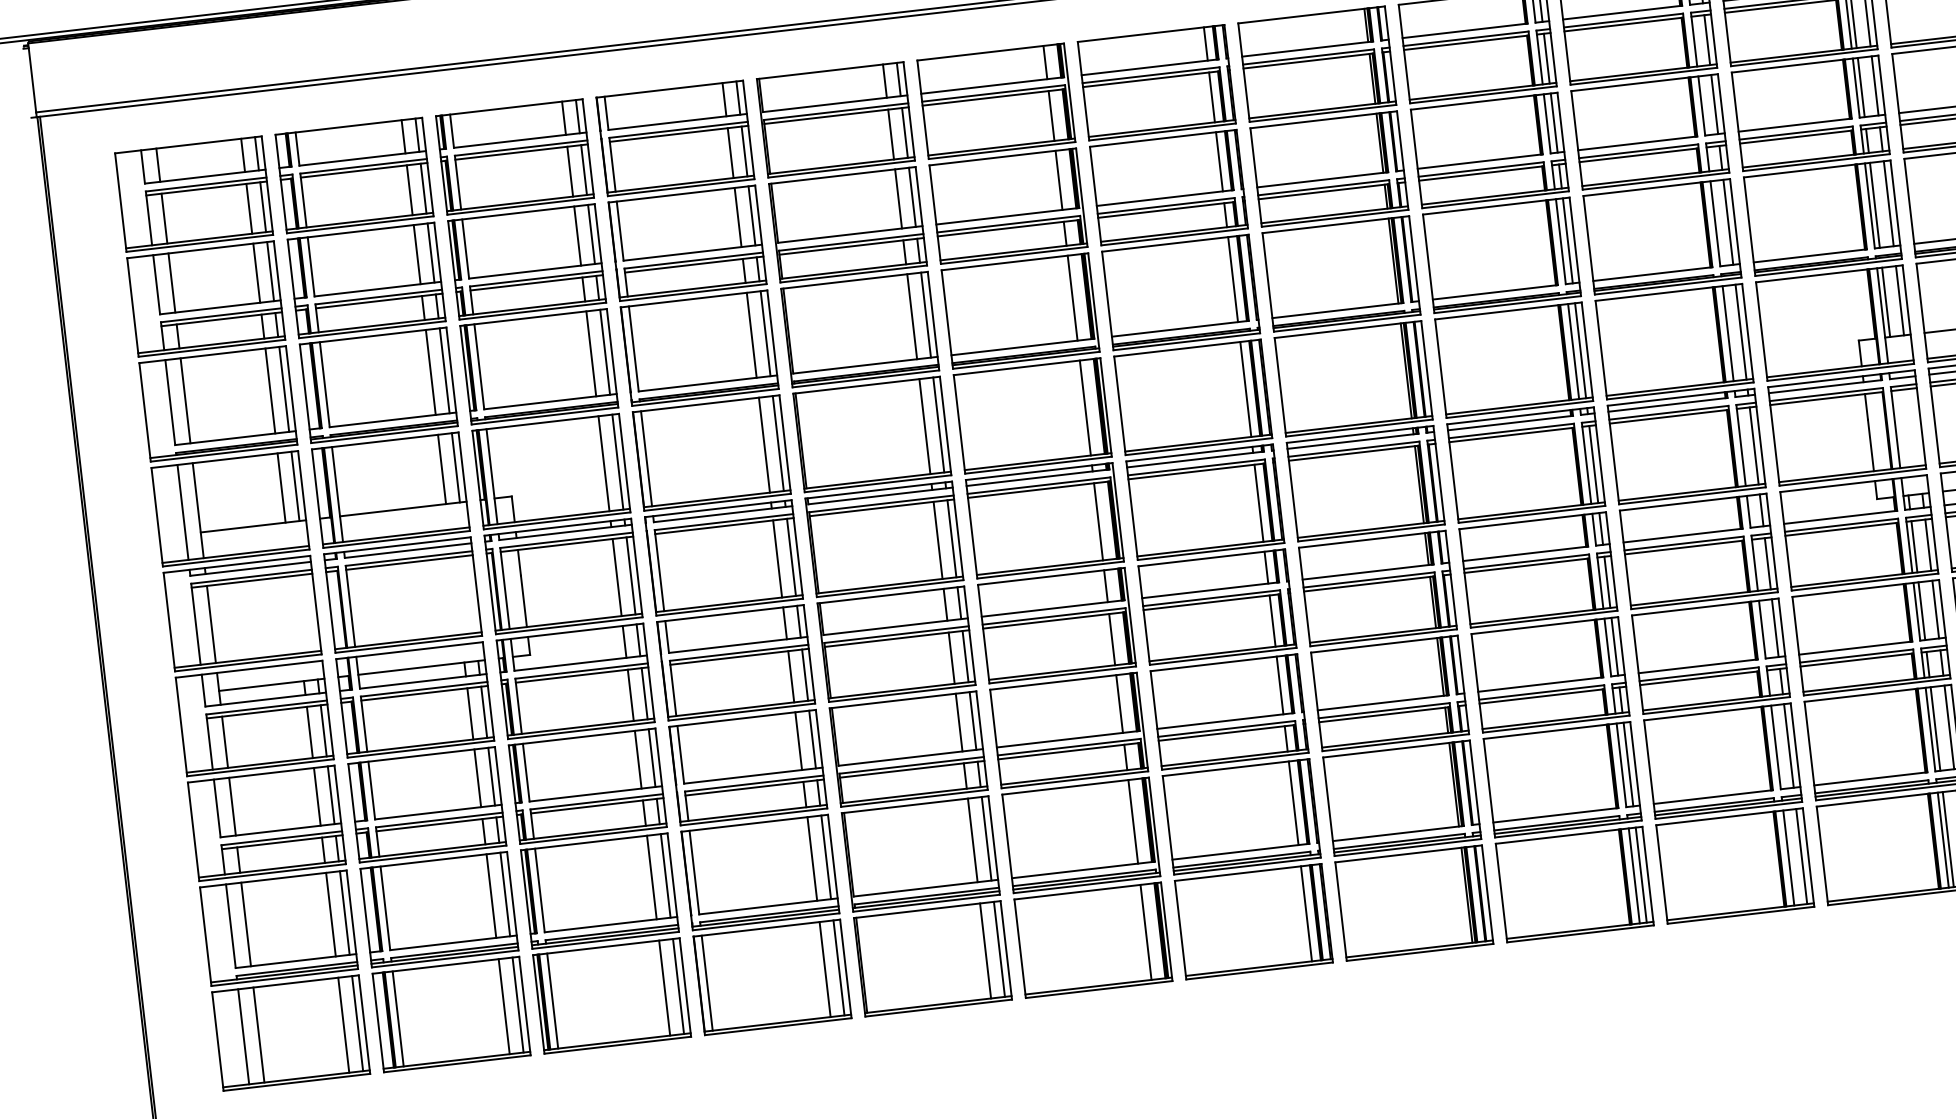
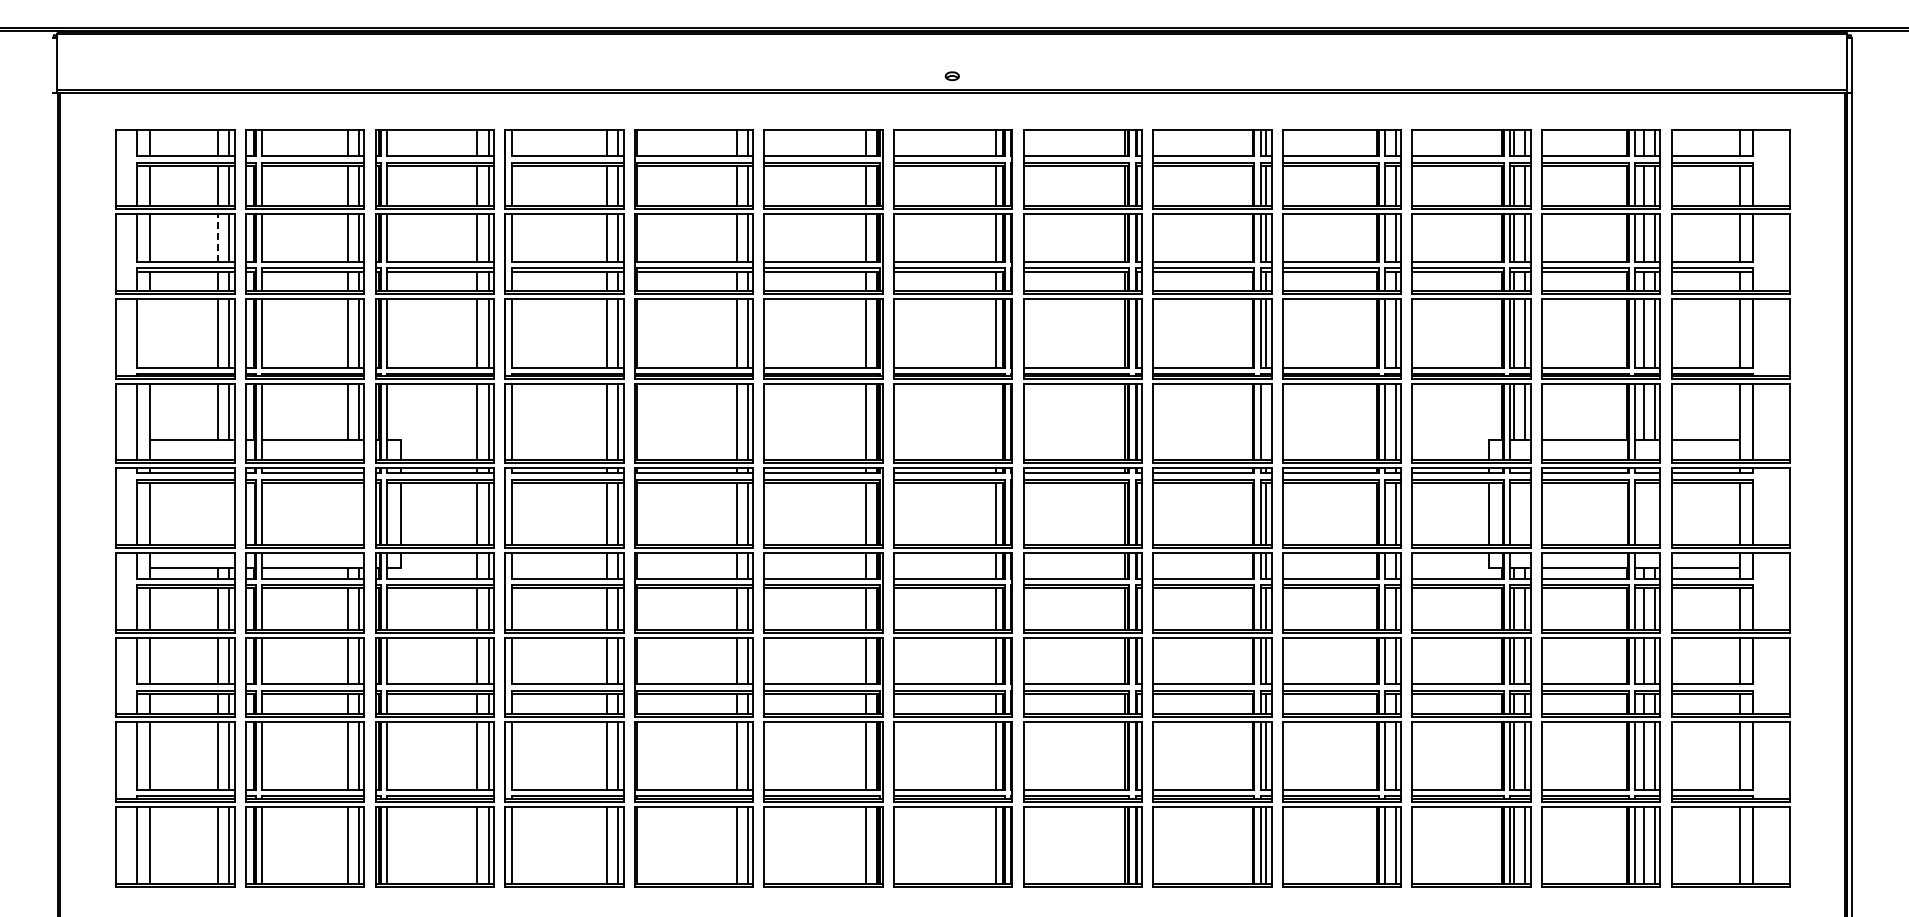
line: (257, 273) -> (218, 238), solid -> dashed
line: (1580, 350) -> (1266, 421), removed
line: (1245, 388) -> (995, 421), removed
line: (185, 399) -> (149, 332), removed

